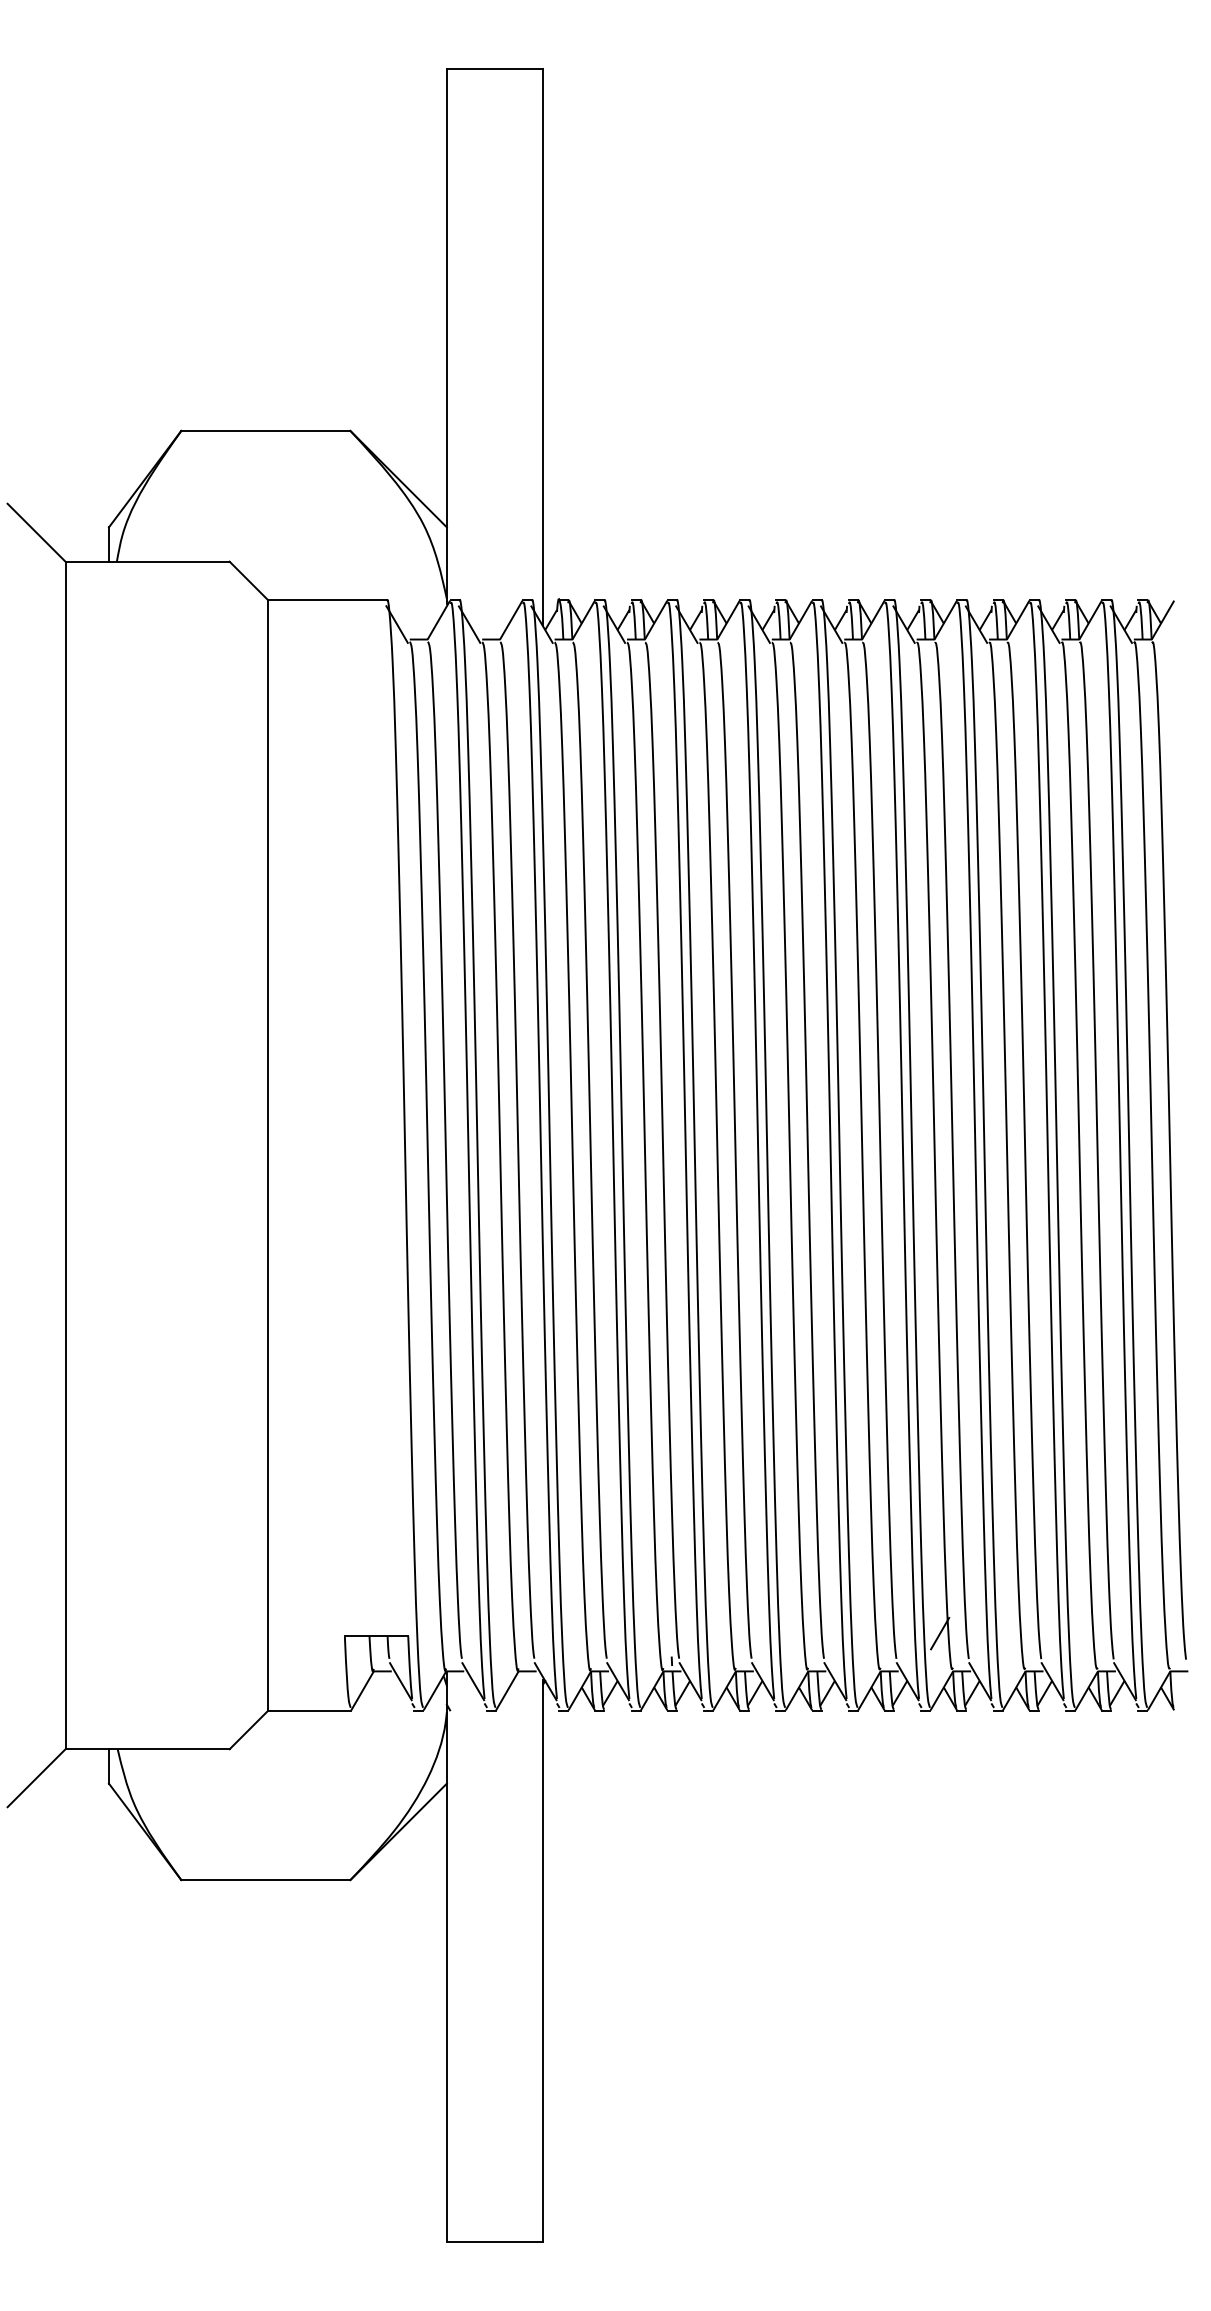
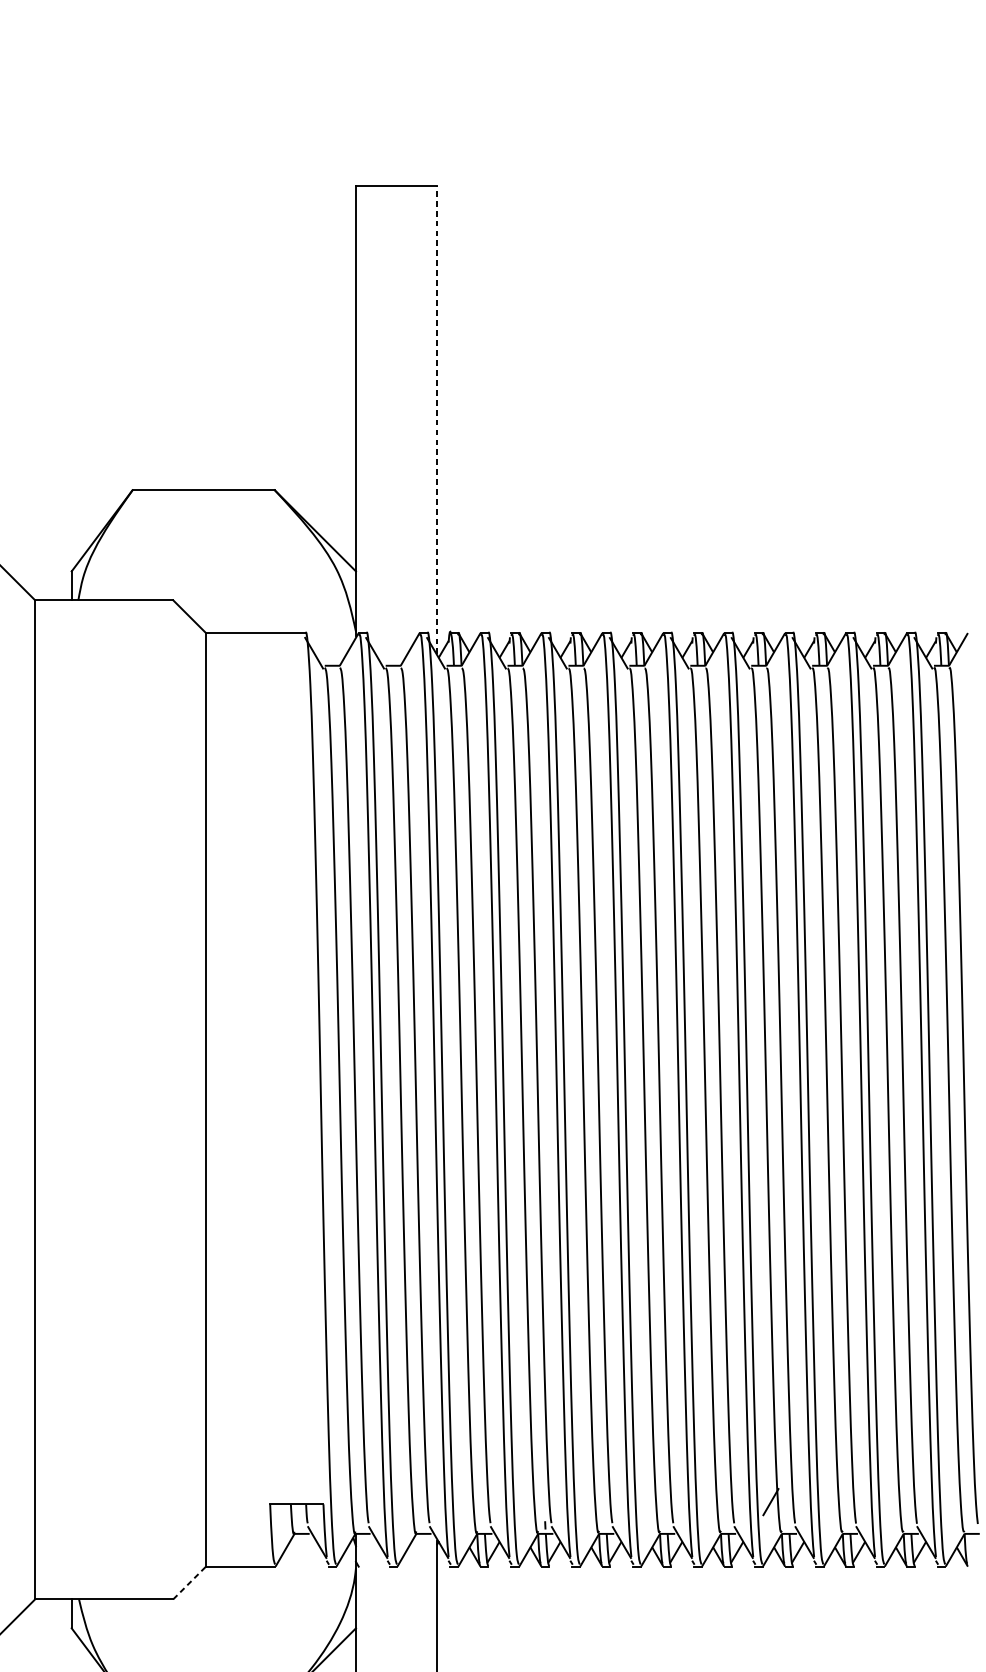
line: (543, 347) -> (437, 420), solid -> dashed
line: (249, 1729) -> (189, 1582), solid -> dashed

